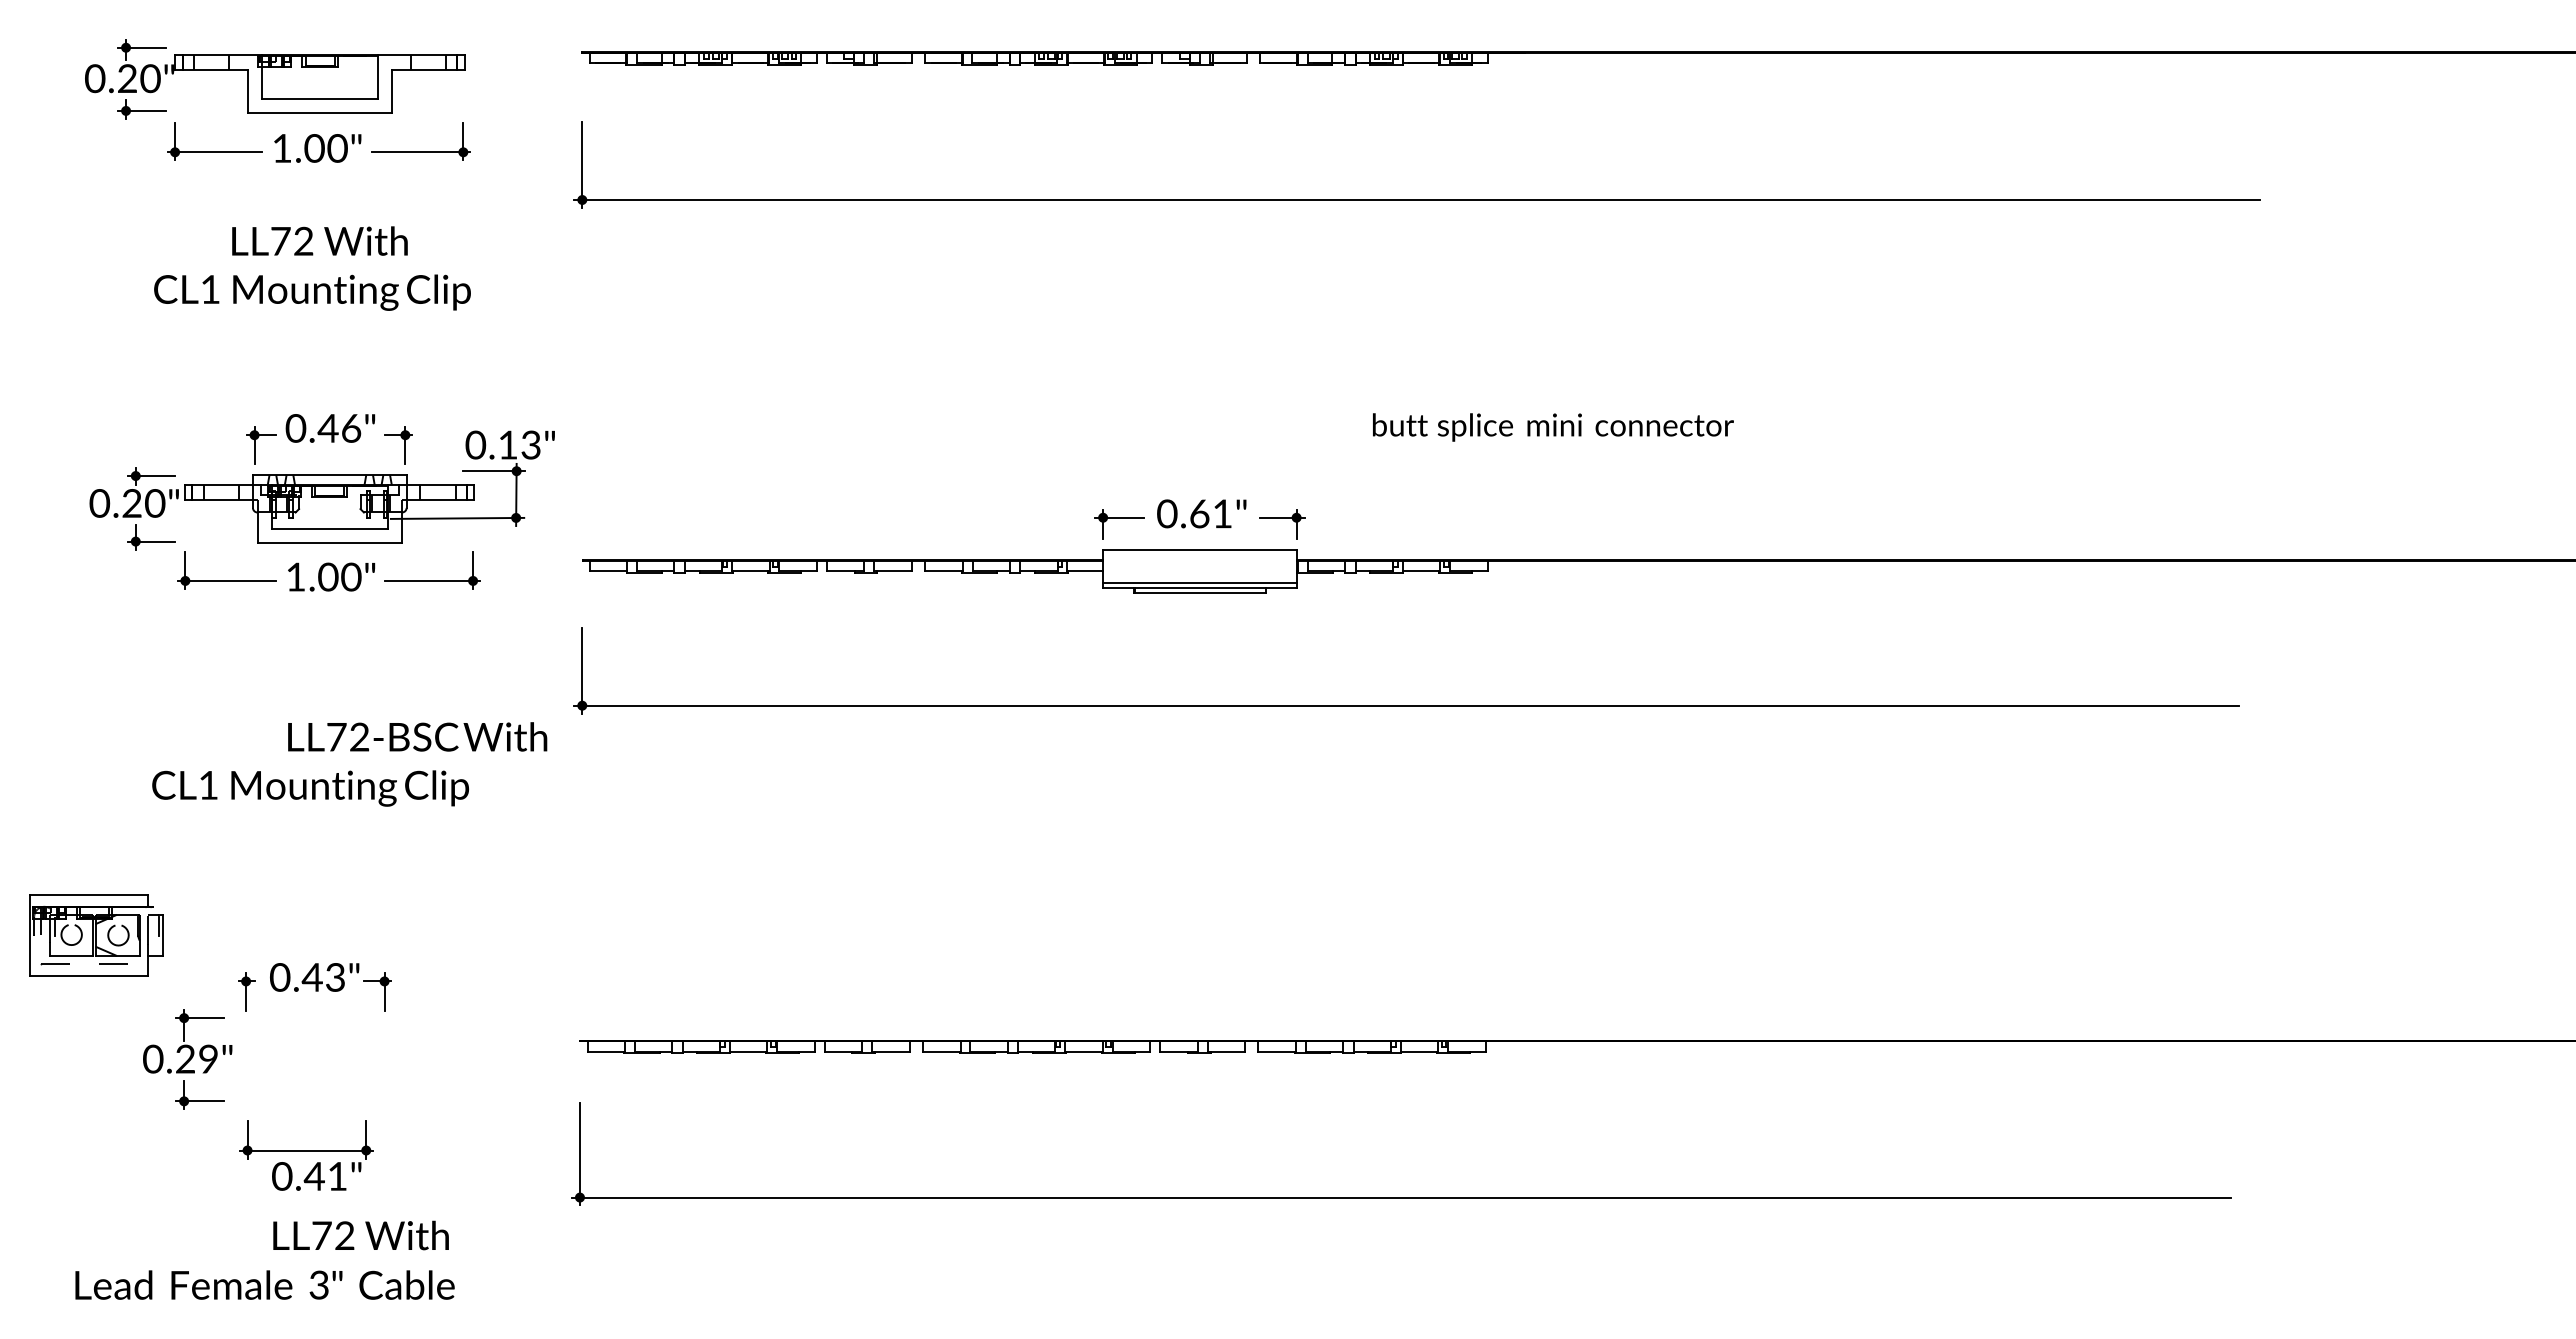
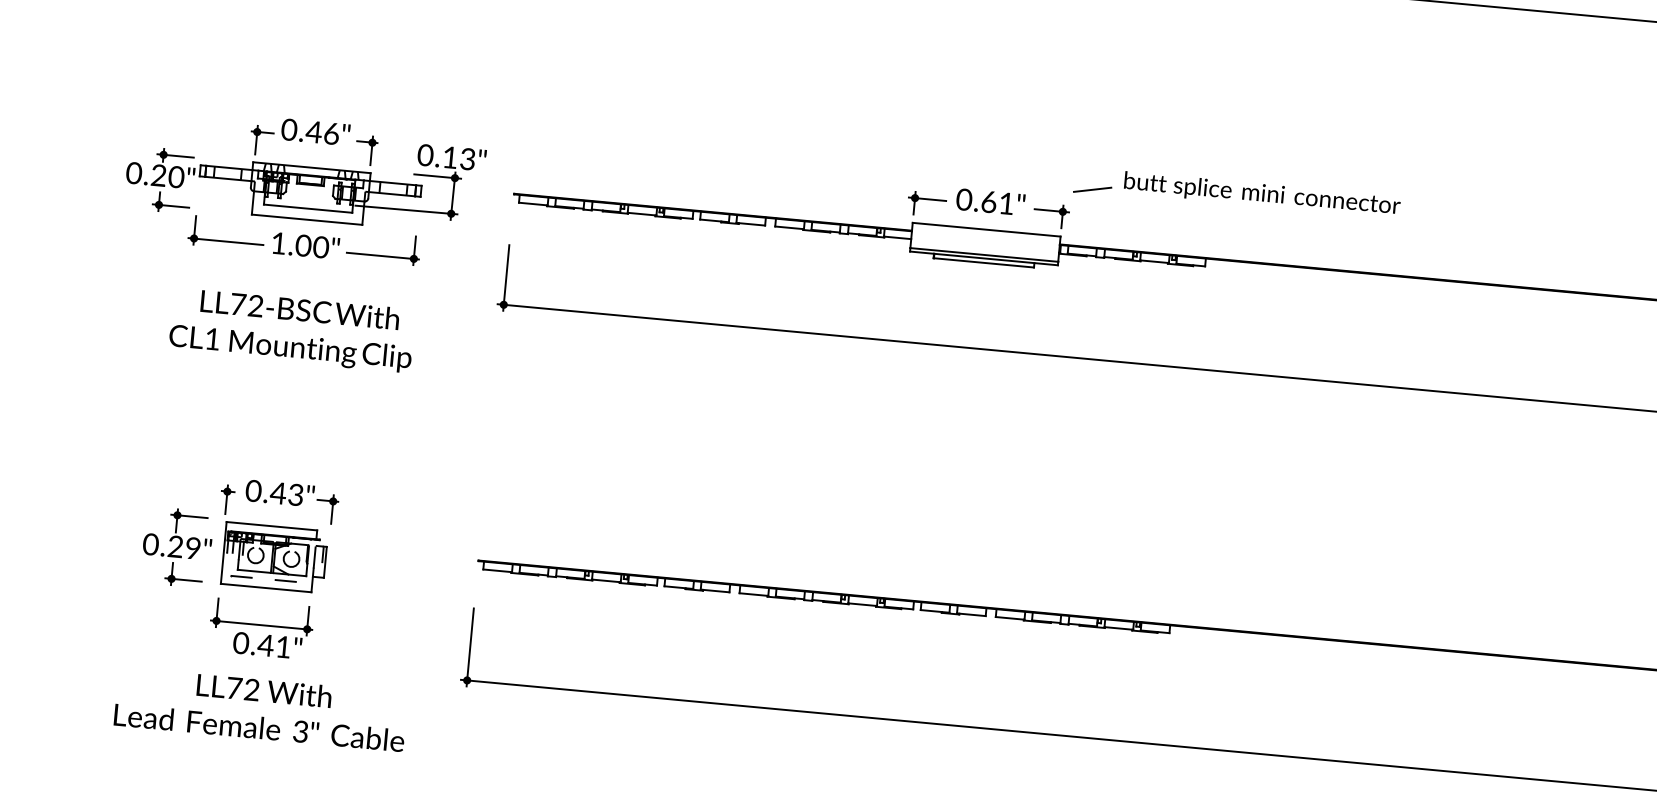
text: (1553, 427) -> (1262, 194), moved
line: (1332, 485) -> (1092, 189), added
part: (321, 502) -> (303, 188), moved
text: (417, 736) -> (300, 309), moved
part: (96, 935) -> (274, 557), moved
text: (360, 1235) -> (263, 690), moved
text: (264, 1284) -> (259, 727), moved

